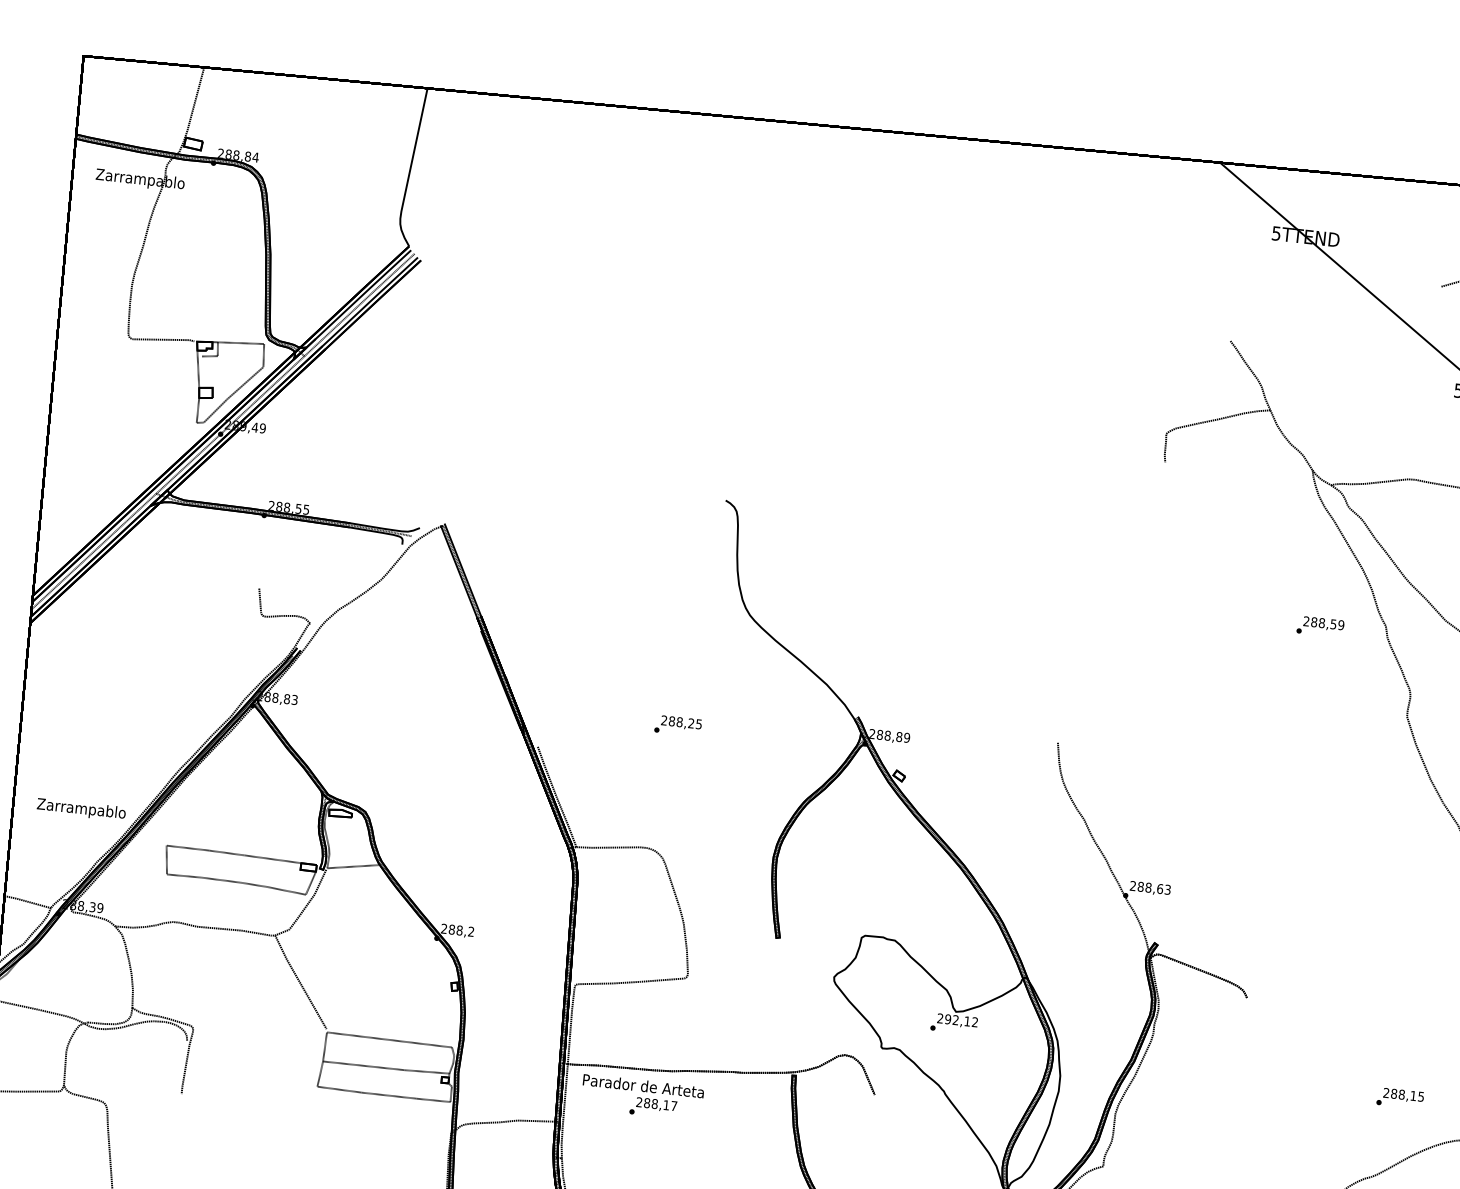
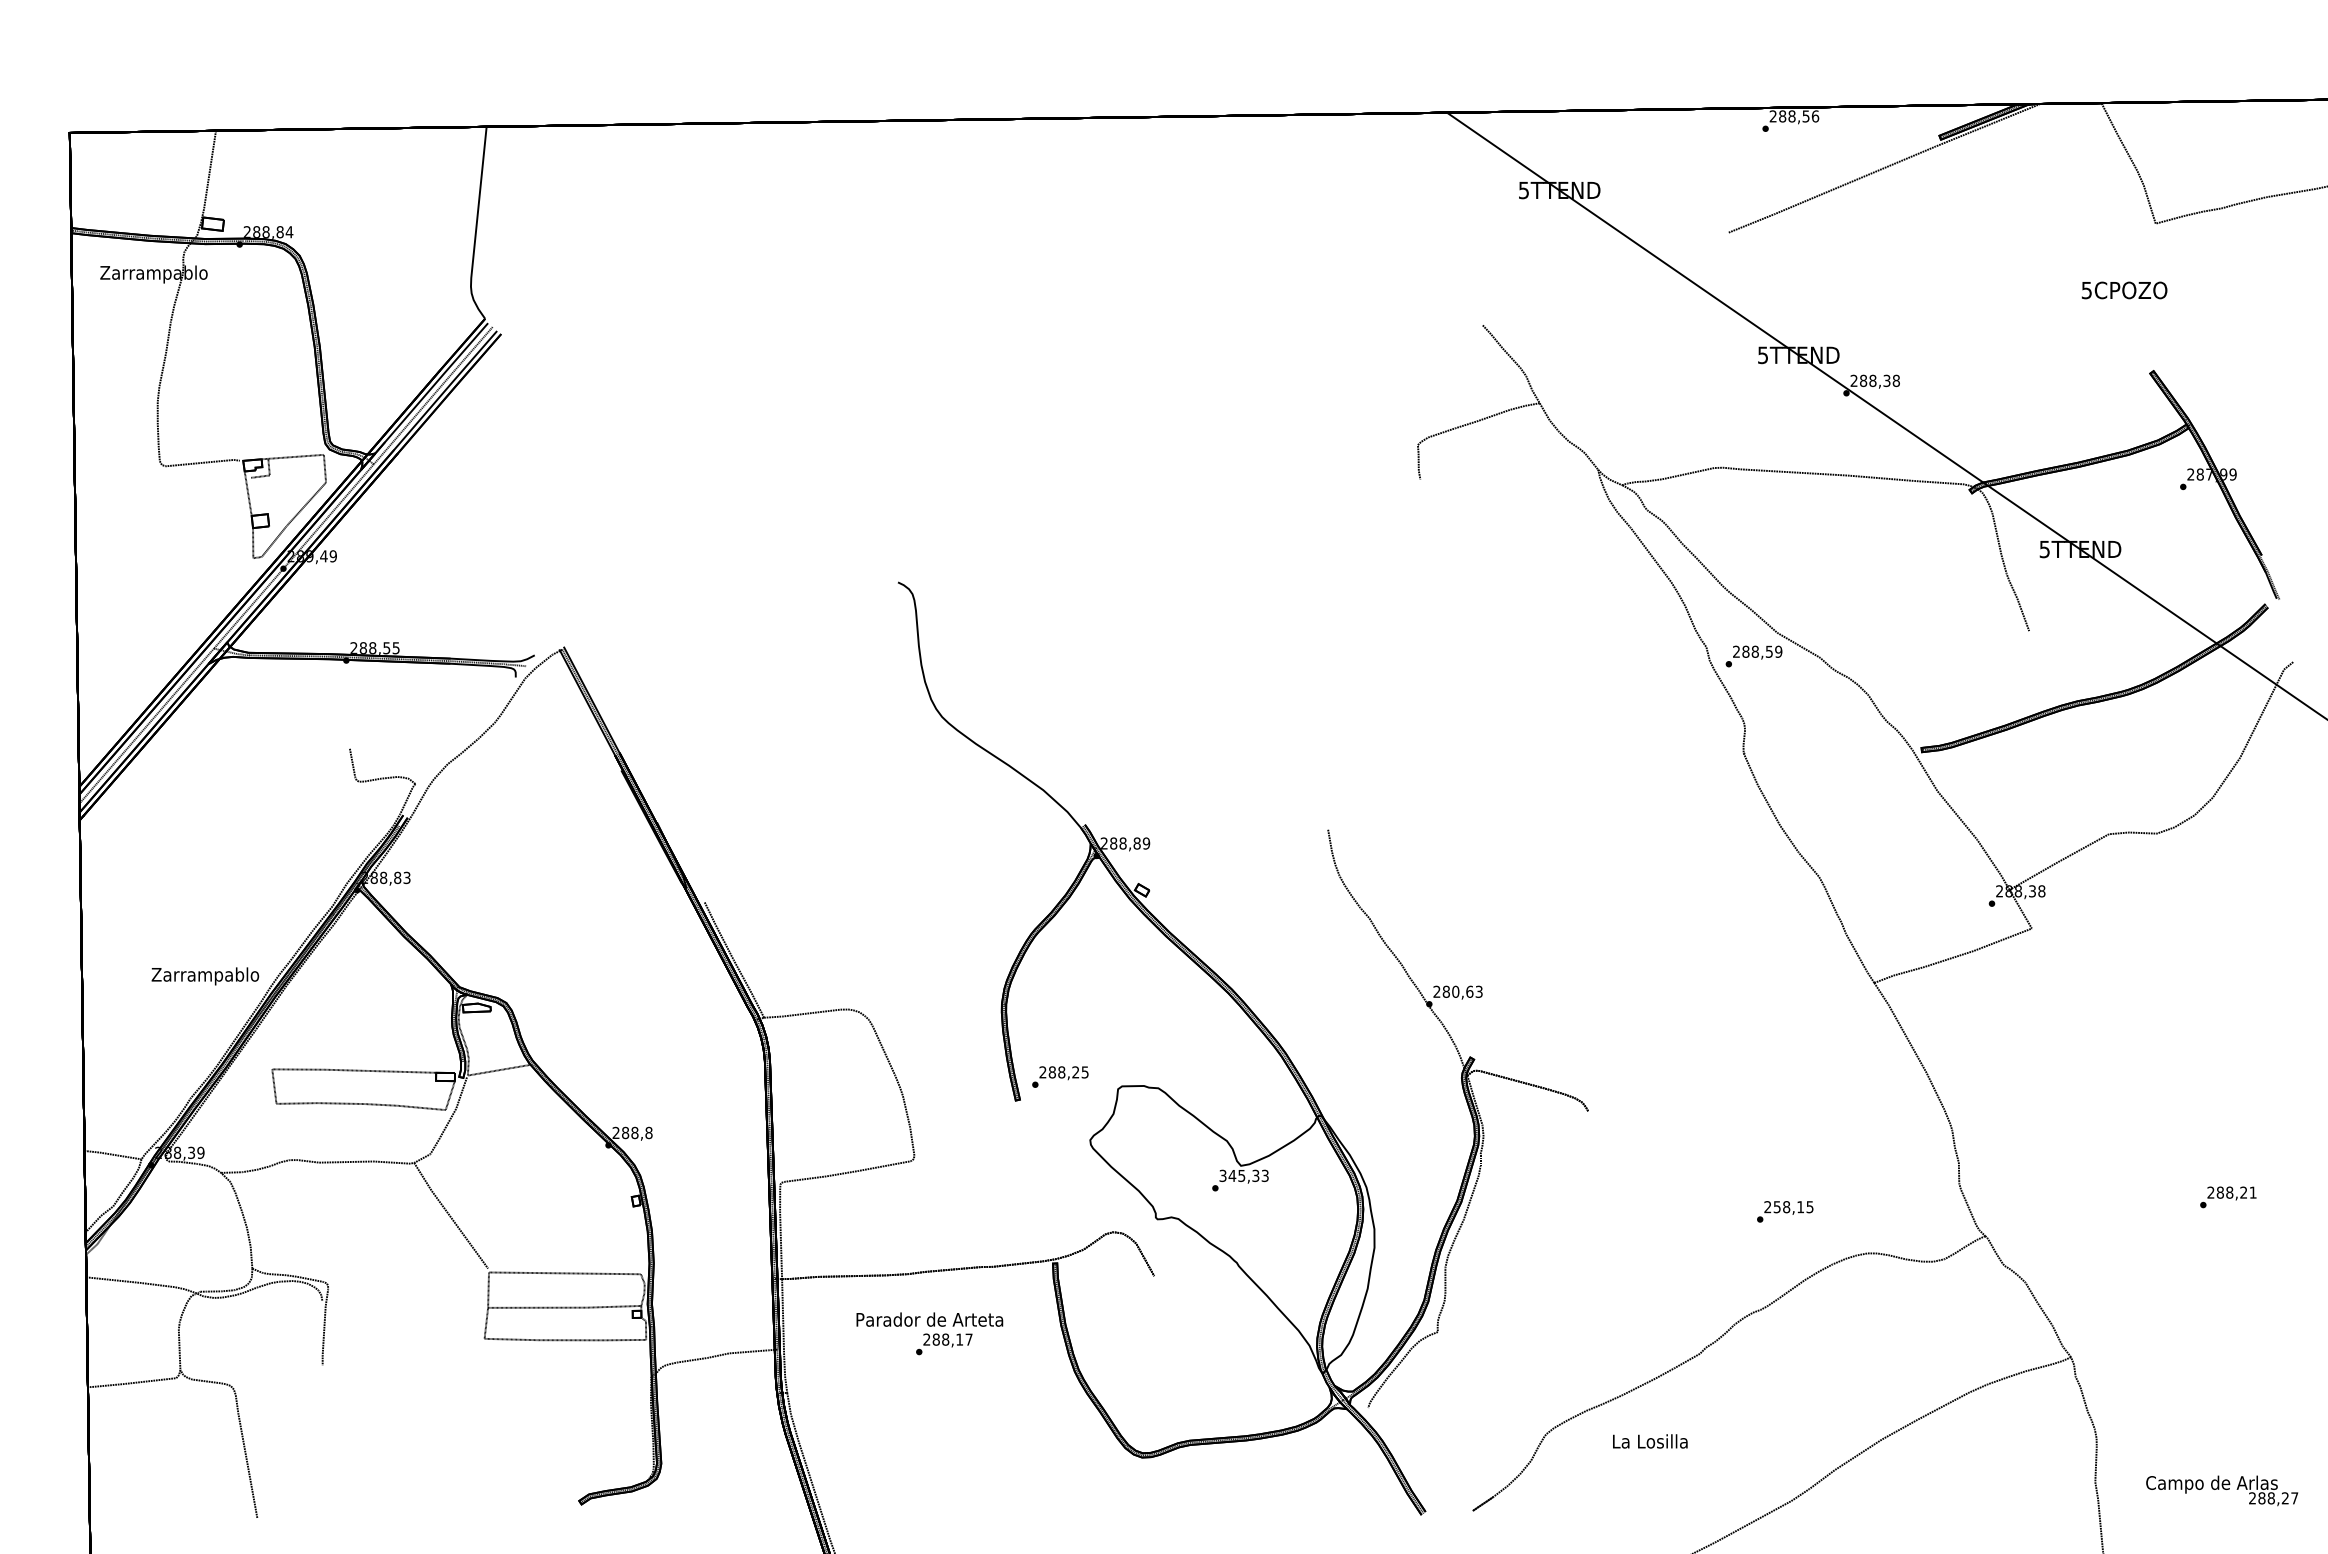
text: (1320, 626) -> (1753, 656), moved
text: (678, 725) -> (1060, 1076), moved
text: (81, 809) -> (205, 976), moved
text: (1148, 887) -> (1455, 991), 288,63 -> 280,63
text: (470, 932) -> (648, 1133), 288,2 -> 288,8
text: (957, 1020) -> (1243, 1175), 292,12 -> 345,33
text: (1393, 1094) -> (1776, 1207), 288,15 -> 258,15
text: (642, 1097) -> (929, 1333), moved

